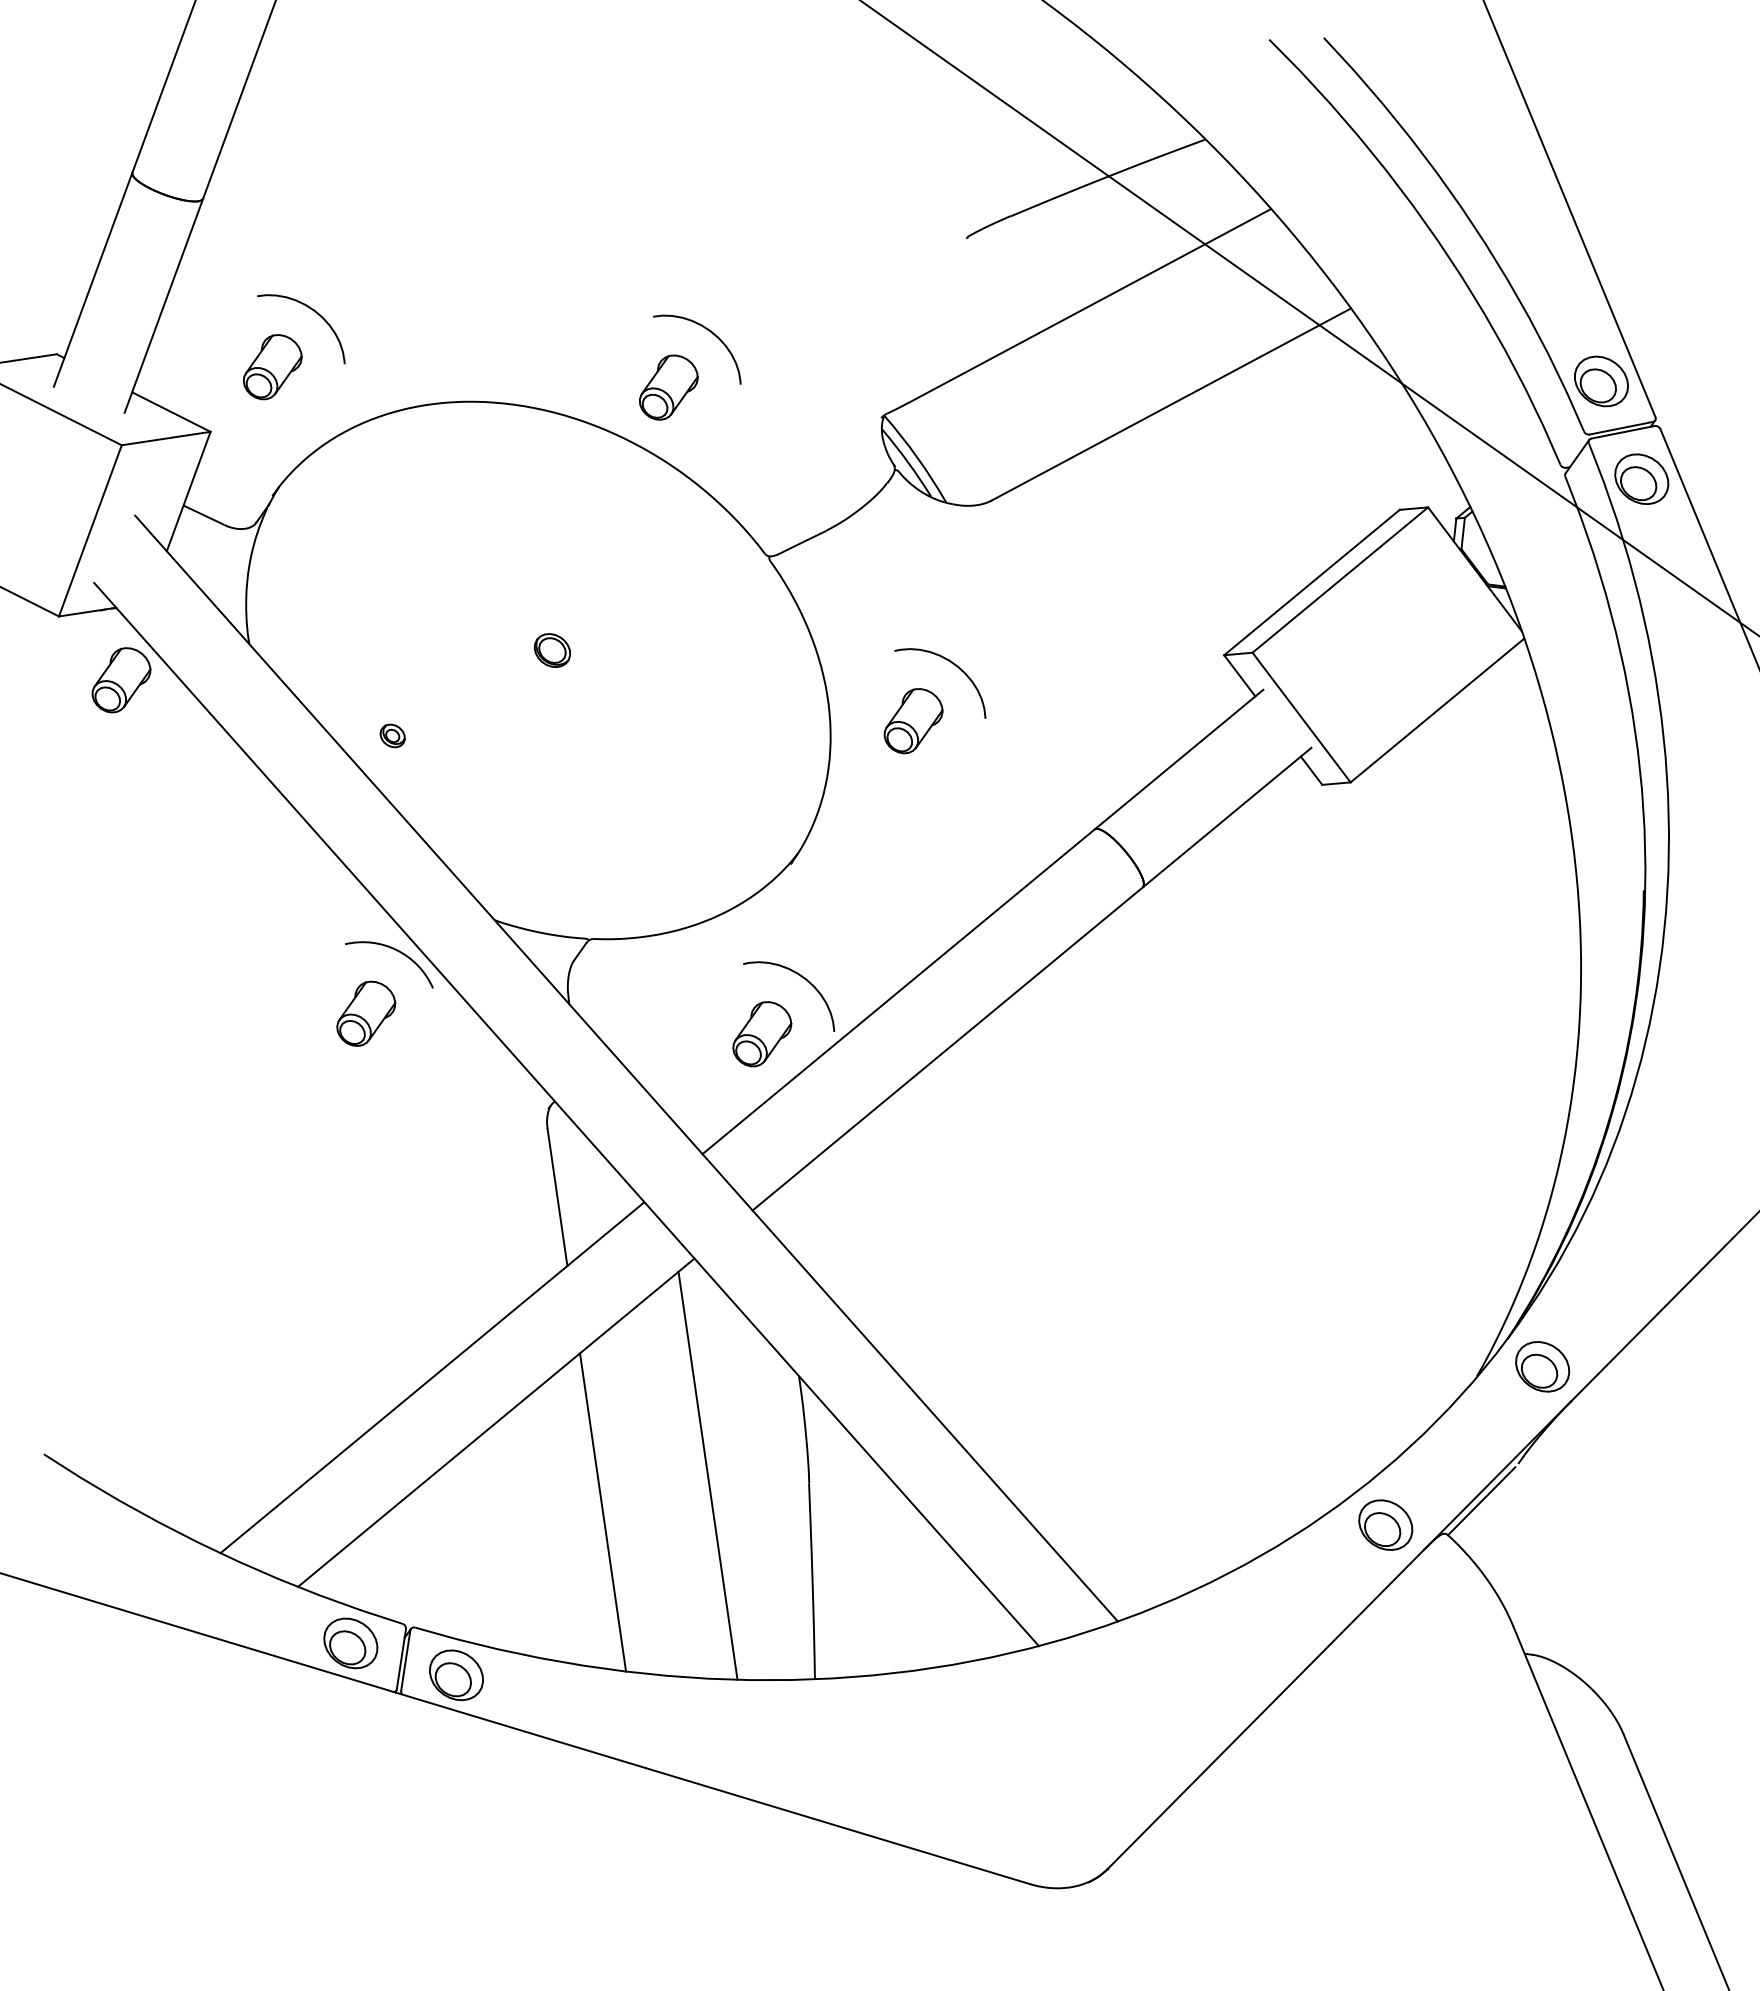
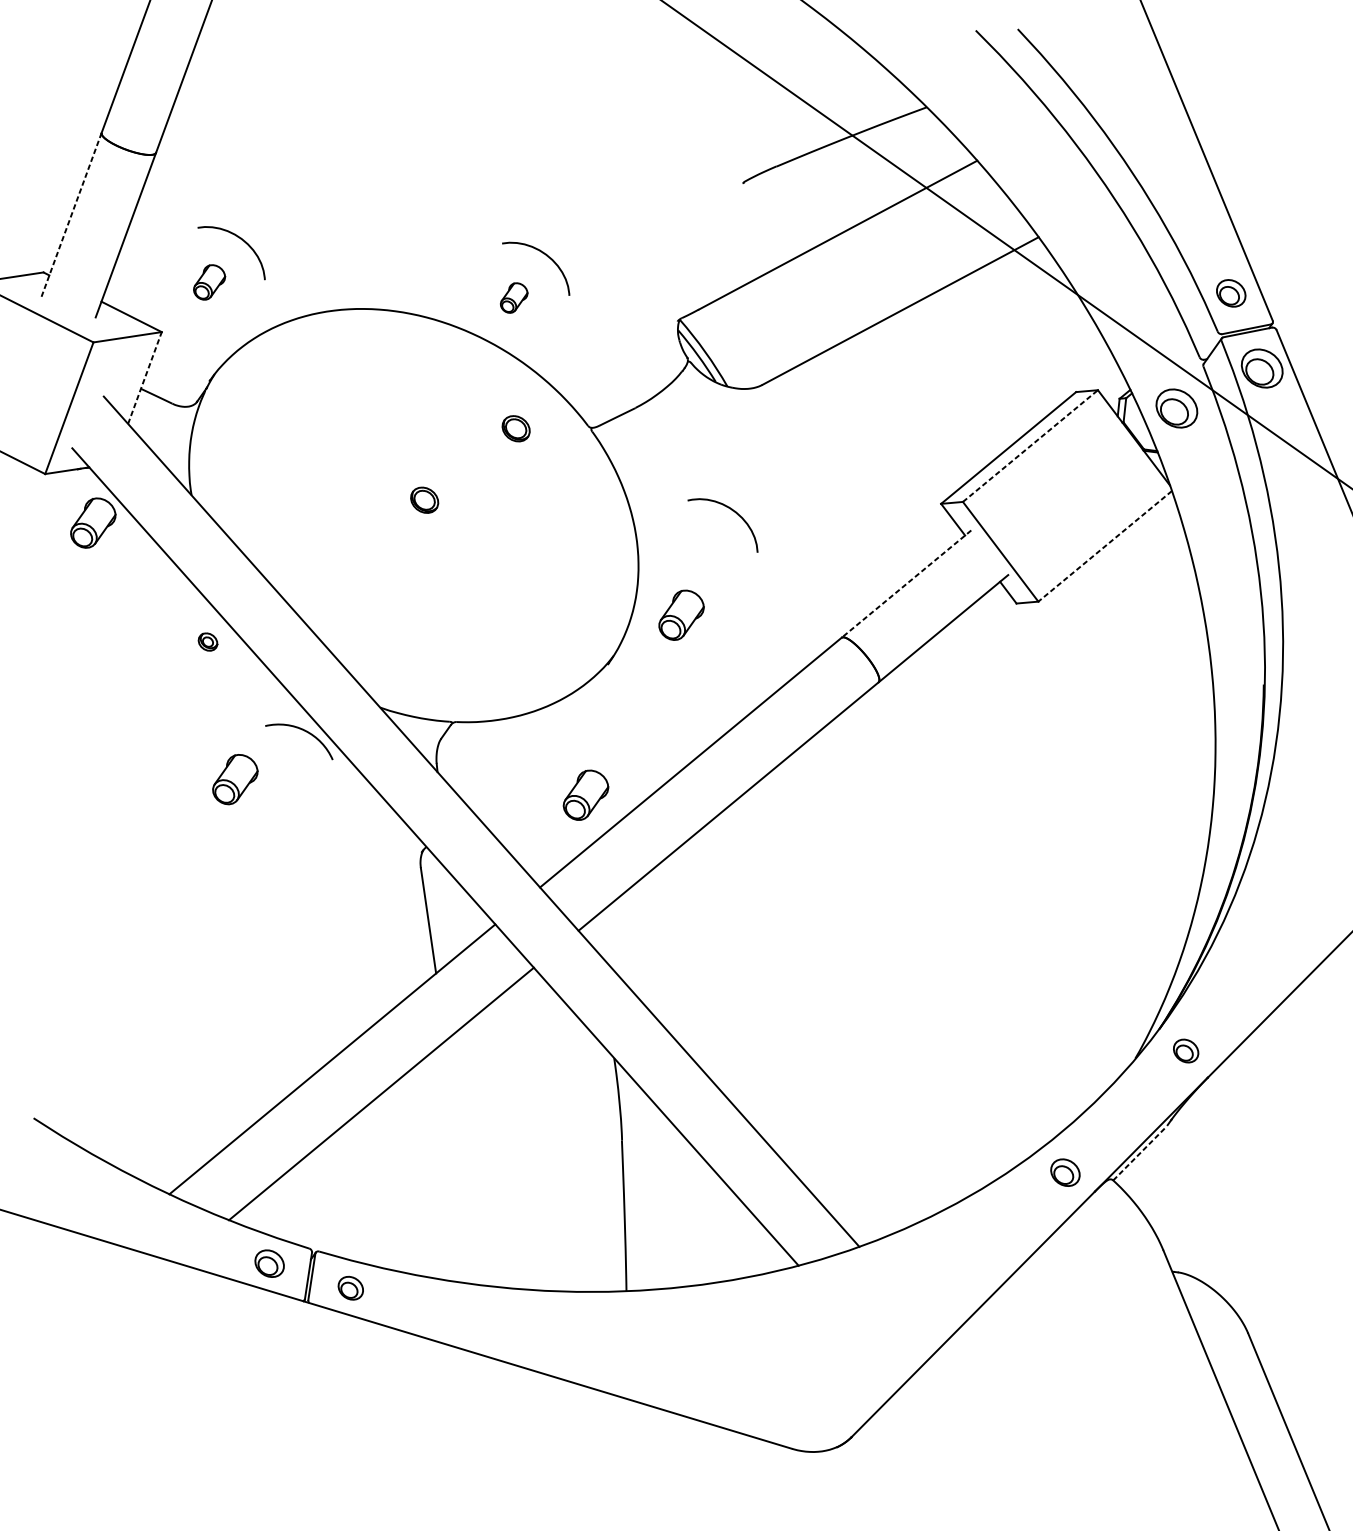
line: (93, 279) -> (71, 214), solid -> dashed
part: (272, 367) -> (209, 282), size x0.7
part: (1601, 381) -> (1231, 293), size x0.7
part: (668, 387) -> (513, 298), size x0.6
line: (188, 491) -> (144, 377), solid -> dashed
part: (1530, 530) -> (1176, 407), added
part: (670, 557) -> (515, 428), added
line: (1340, 580) -> (1030, 446), solid -> dashed
line: (1437, 710) -> (1105, 546), solid -> dashed
part: (913, 721) -> (681, 615), moved
part: (392, 735) -> (207, 641), moved
line: (1178, 759) -> (906, 584), solid -> dashed
curve: (802, 978) -> (616, 752), removed
part: (366, 1013) -> (235, 779), moved
part: (1542, 1366) -> (1185, 1050), size x0.6
line: (707, 1475) -> (543, 1134), removed
line: (1481, 1501) -> (1138, 1154), solid -> dashed
line: (603, 1512) -> (463, 1163), removed
part: (1385, 1524) -> (1065, 1172), size x0.7
part: (350, 1643) -> (269, 1263), size x0.7
part: (456, 1675) -> (350, 1288), size x0.6

